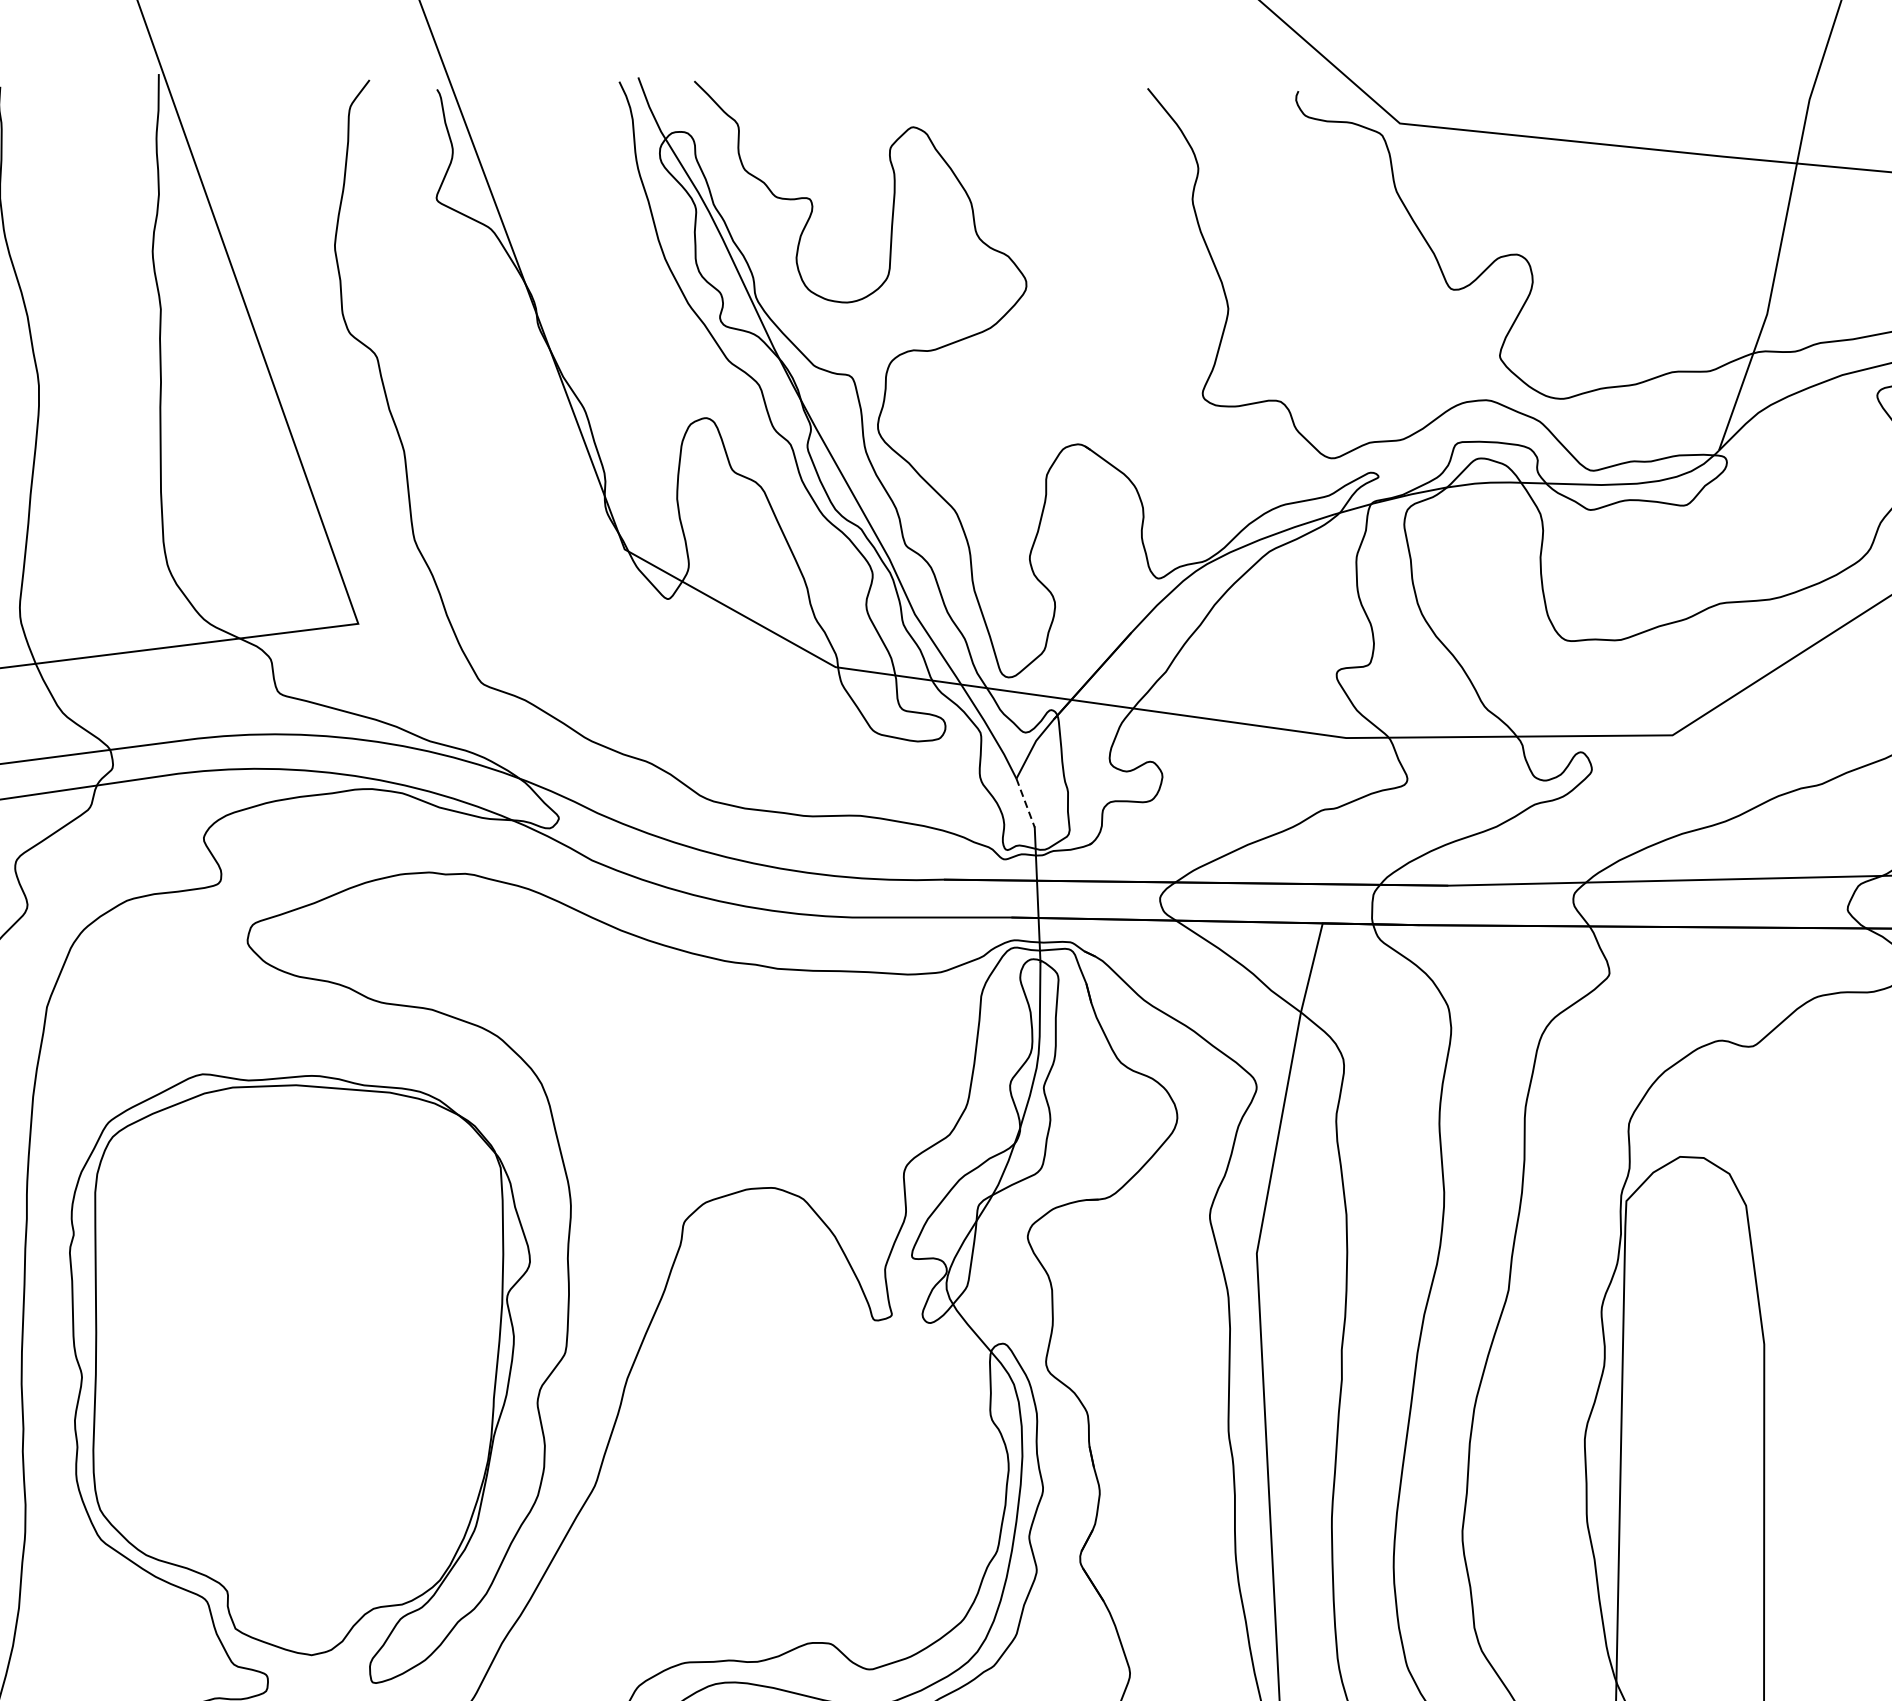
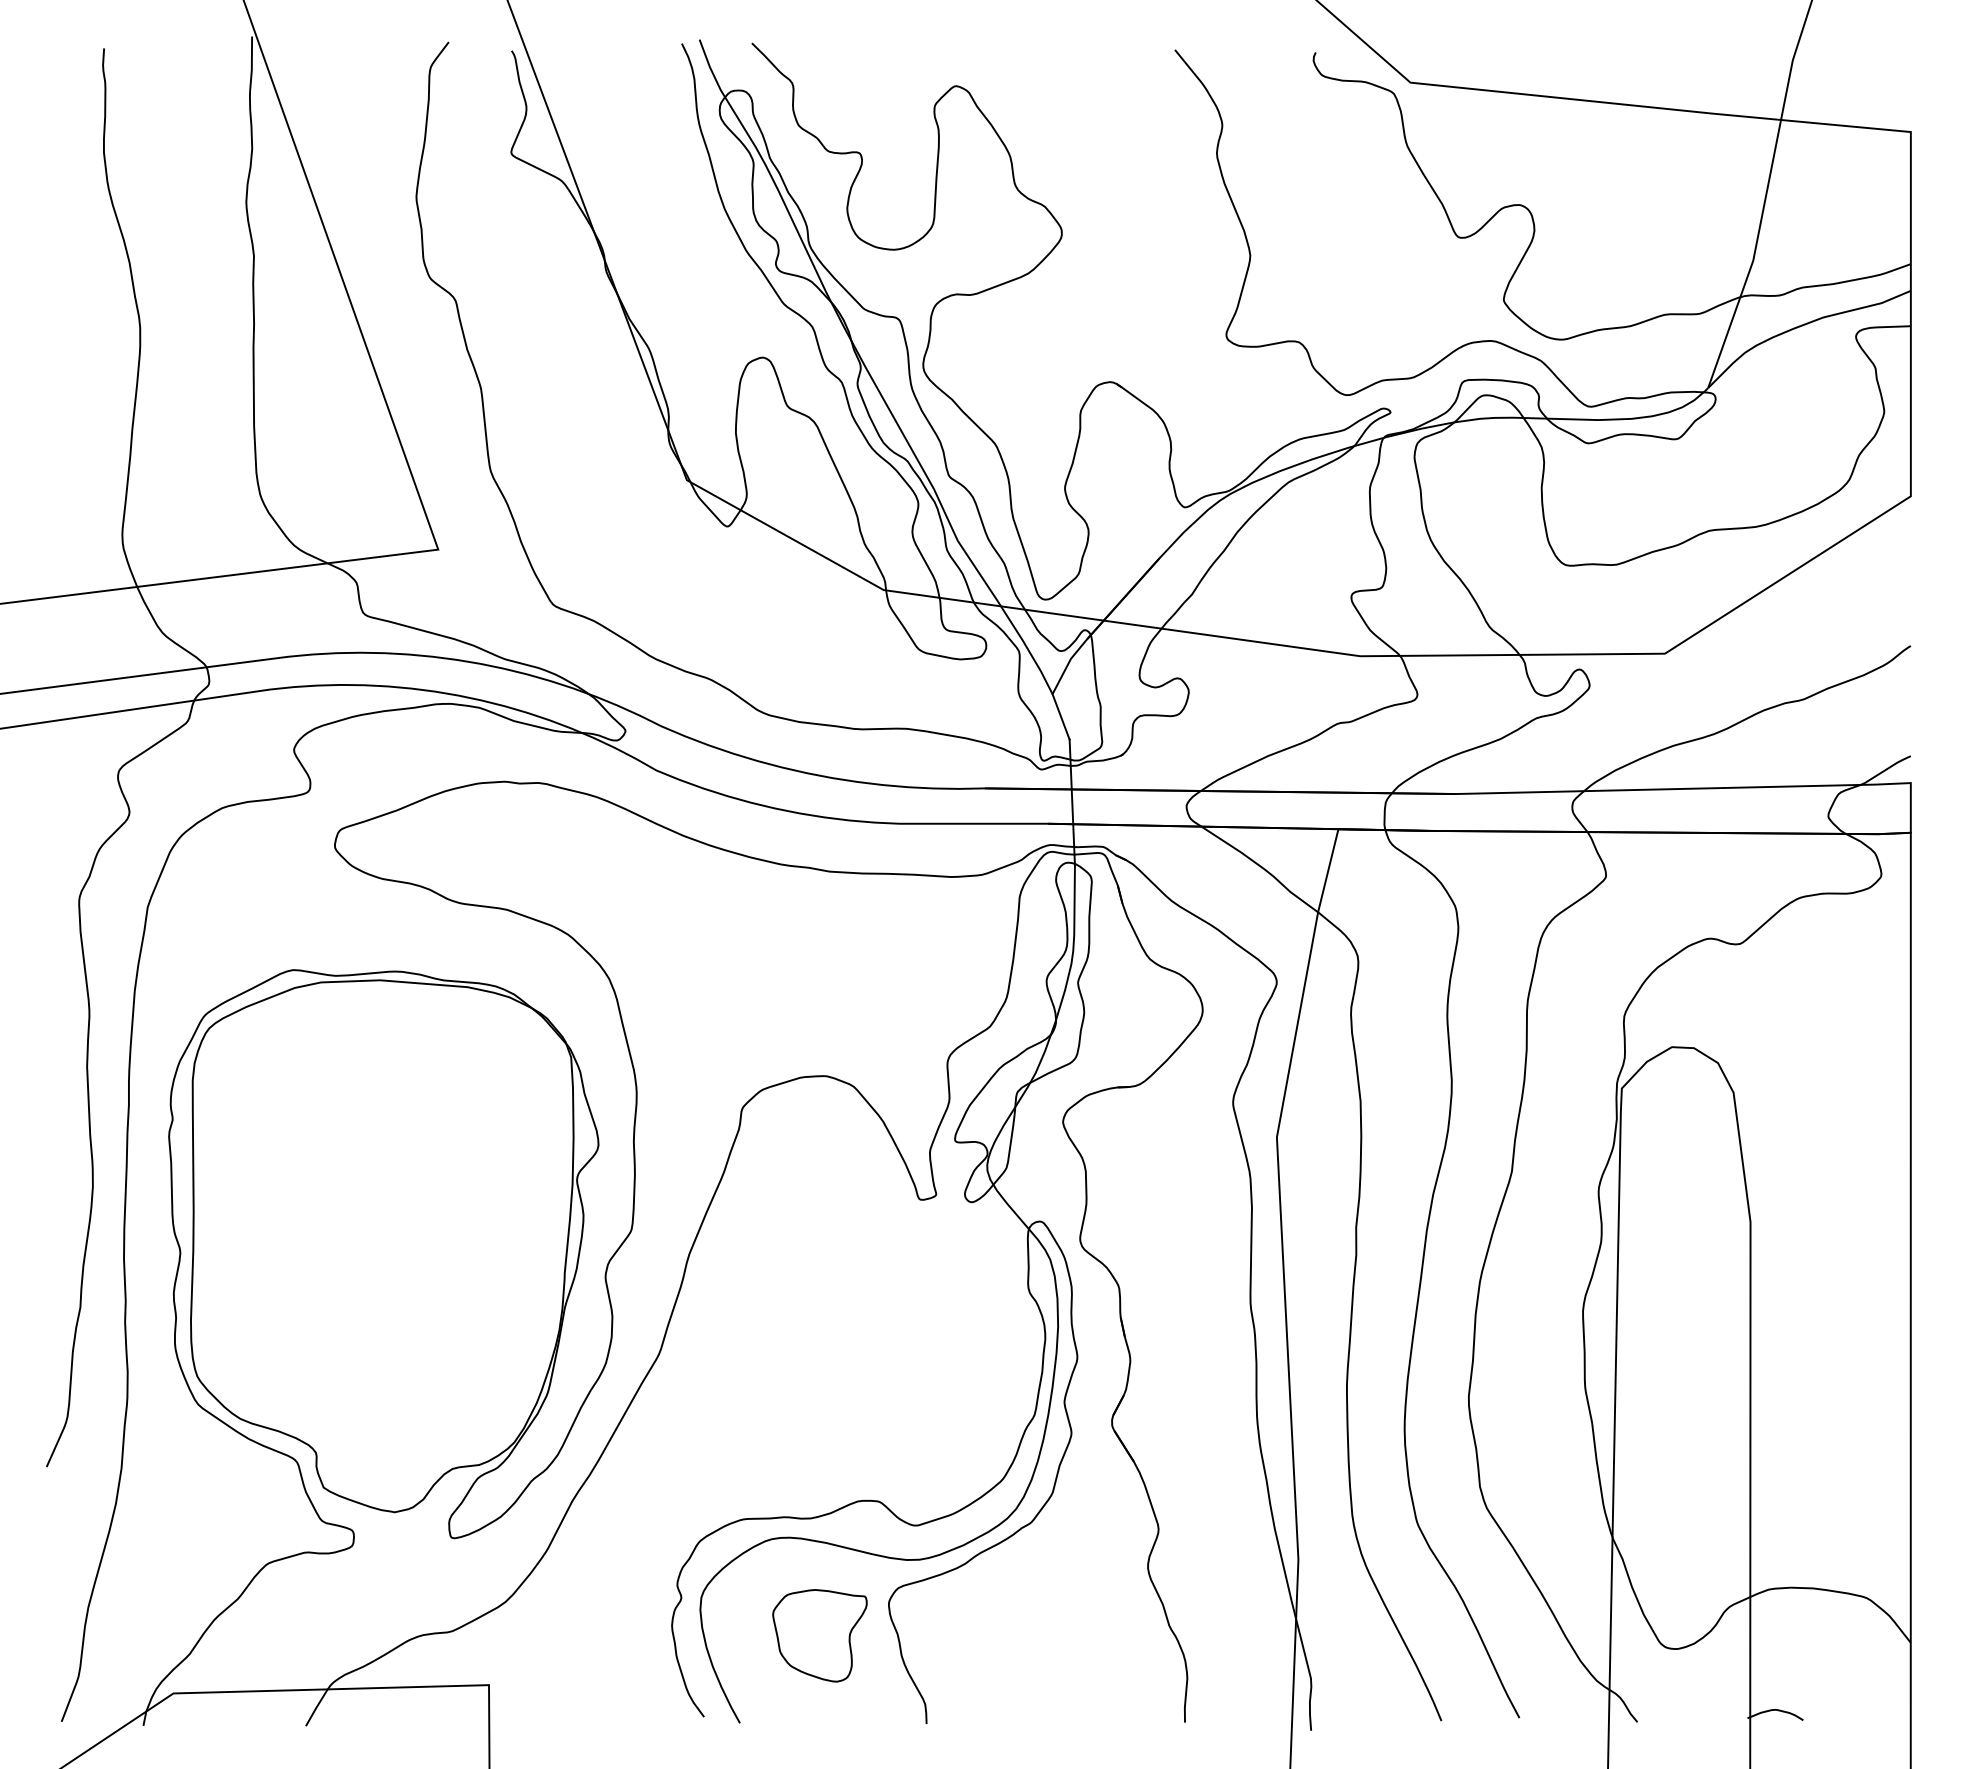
line: (1026, 803) -> (1061, 717), dashed -> solid

